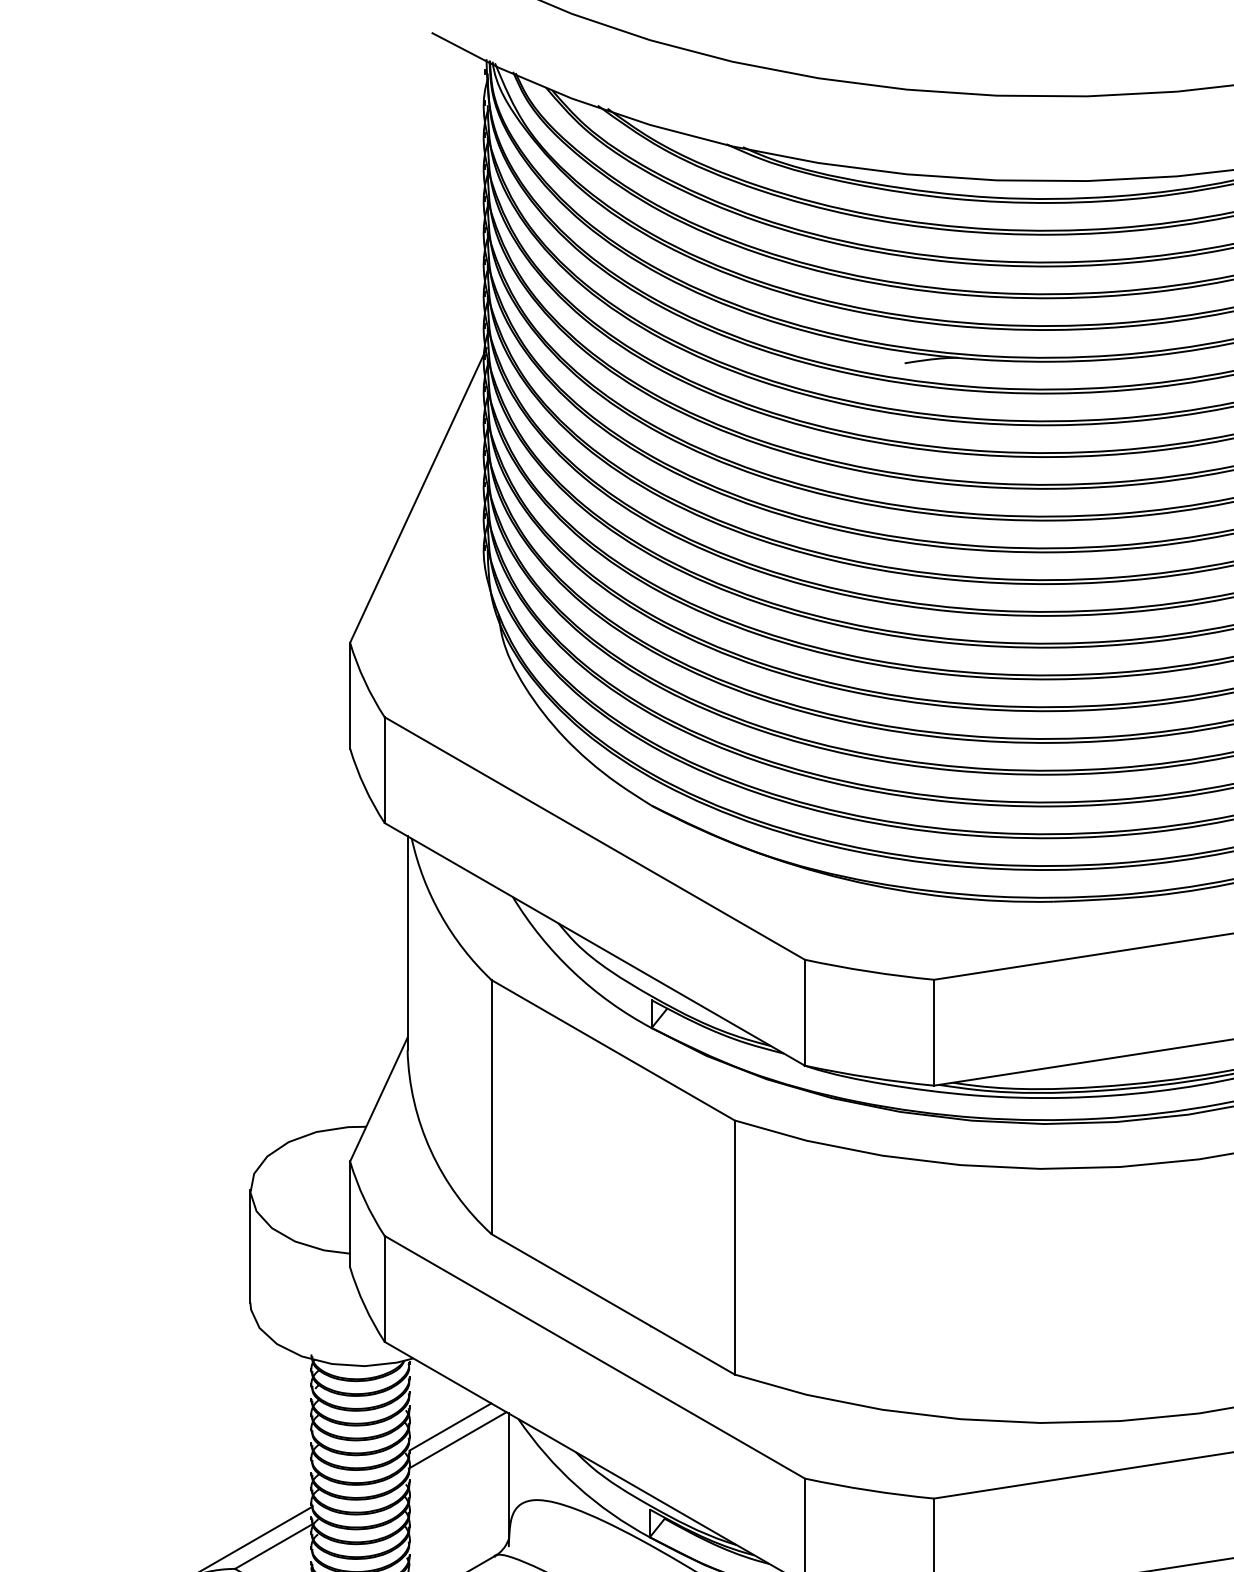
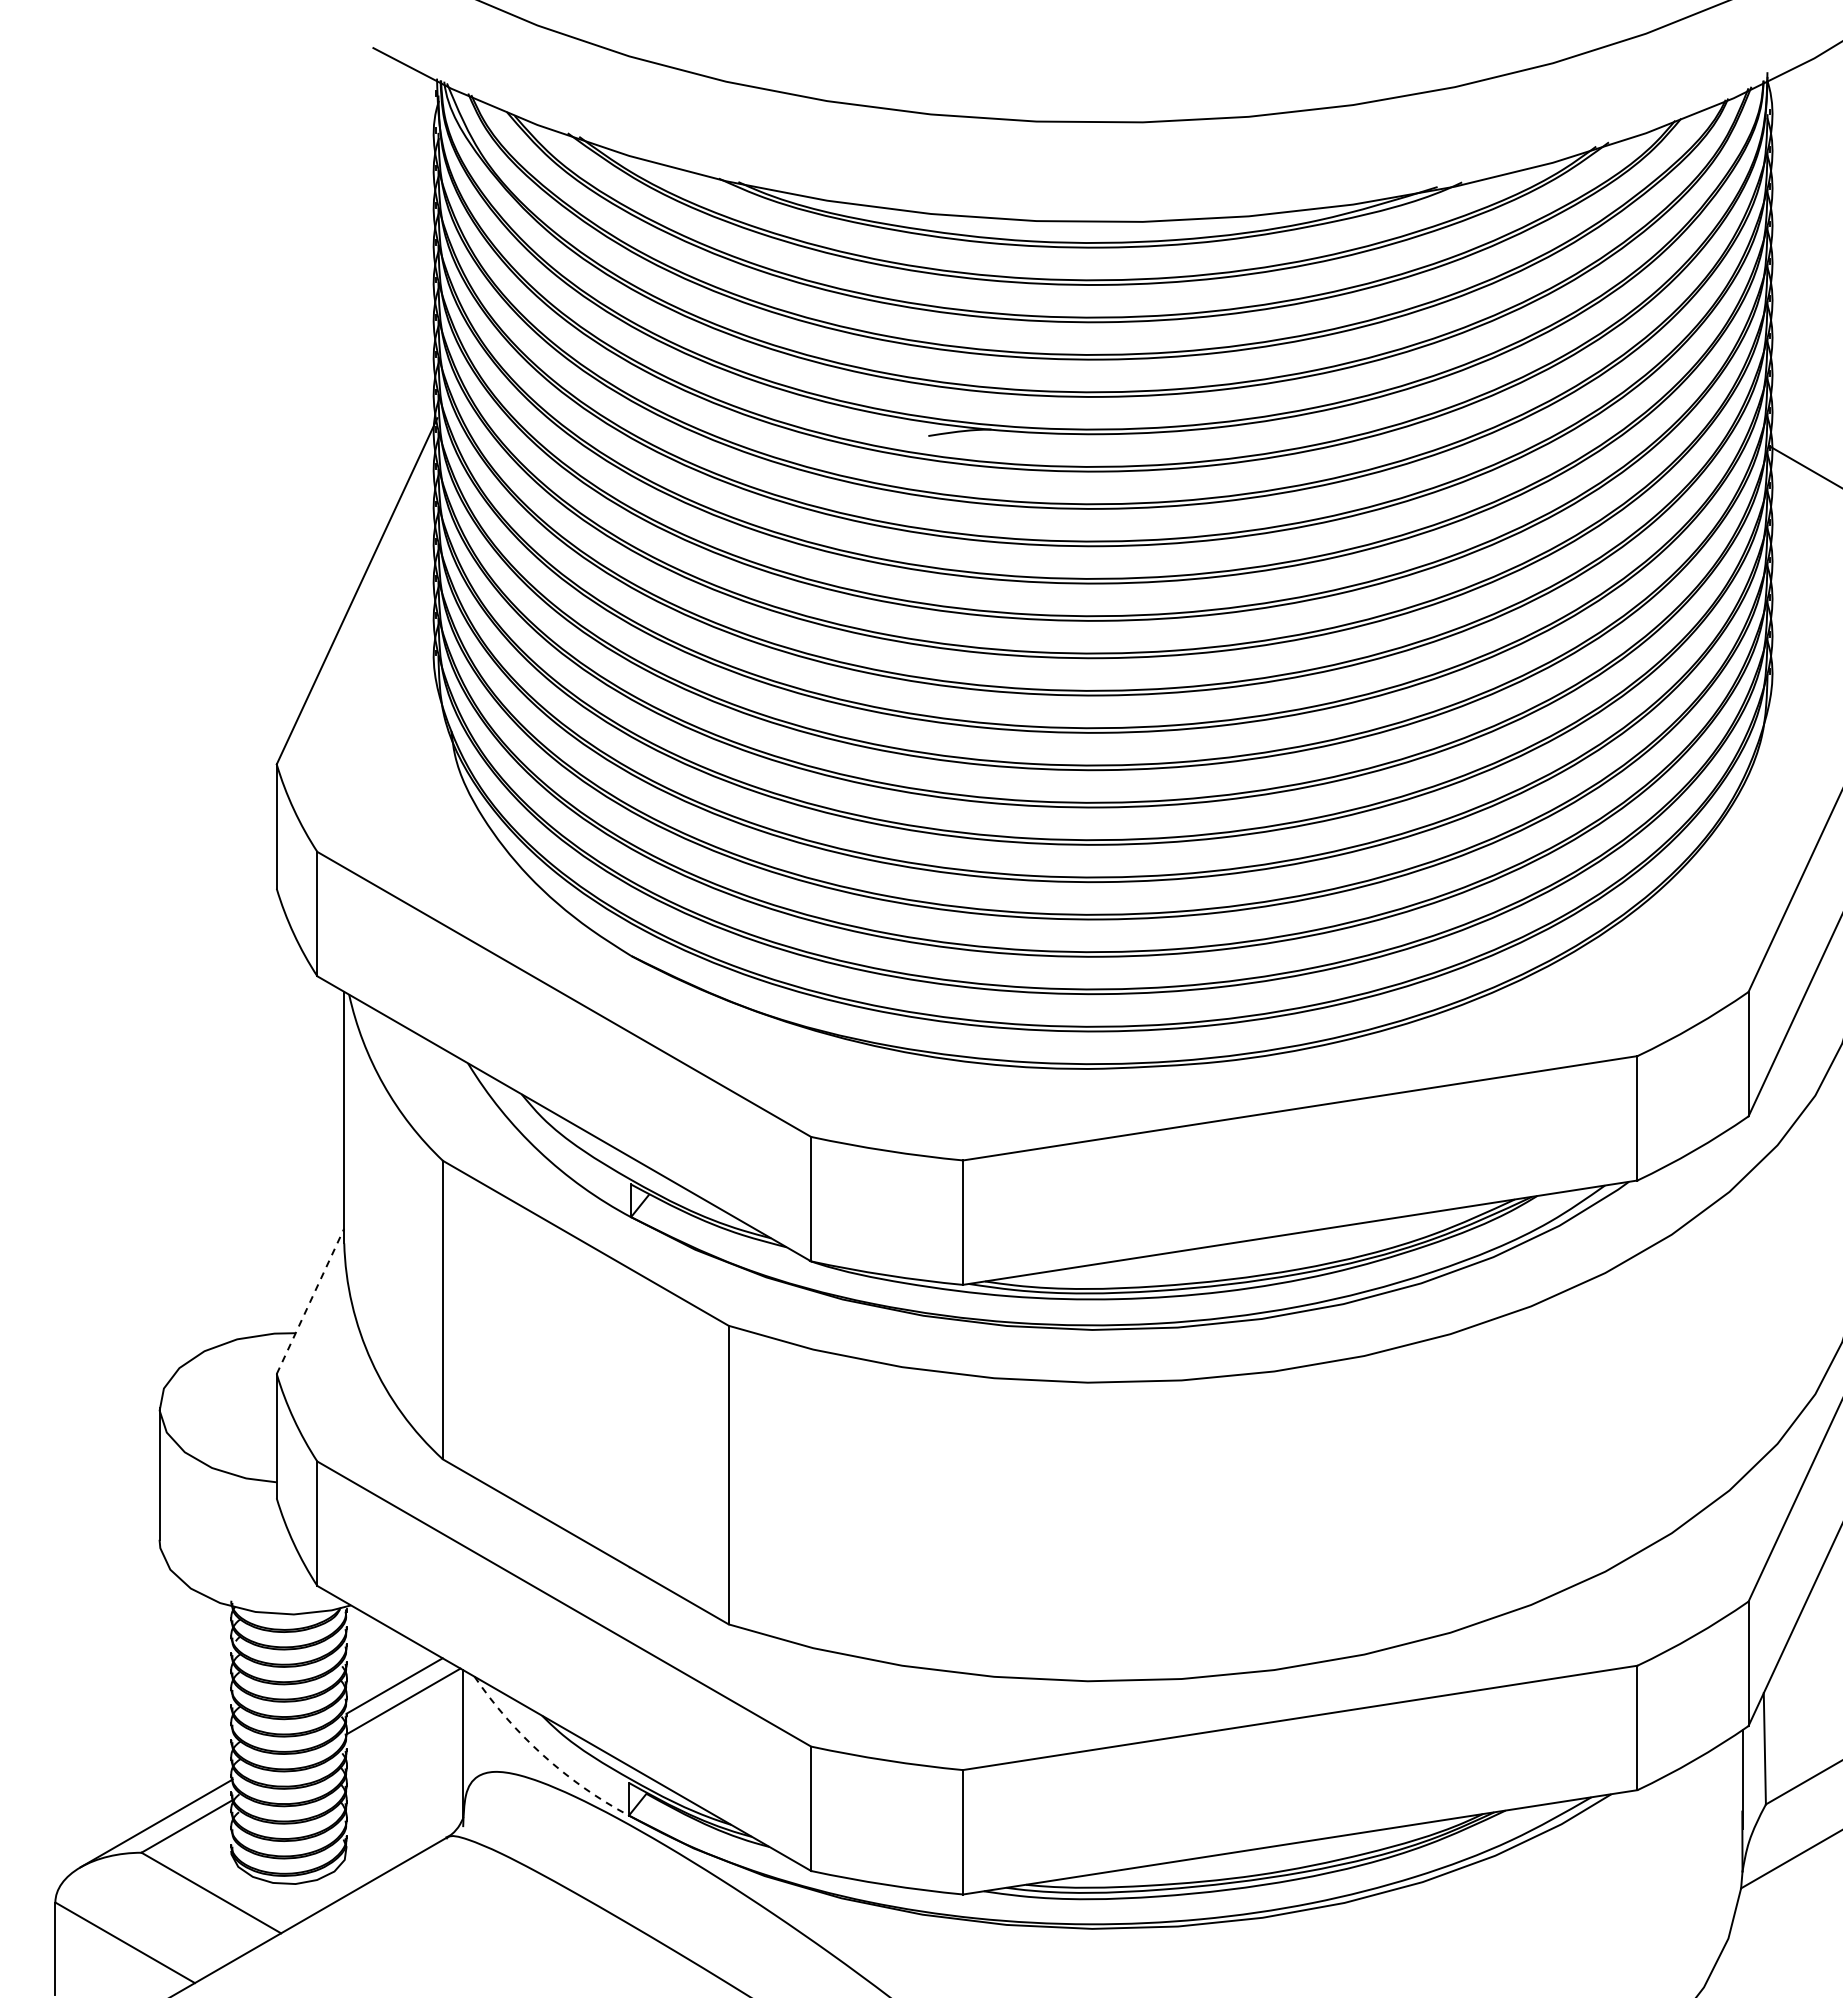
line: (378, 1098) -> (310, 1300), solid -> dashed
arc: (577, 1486) -> (543, 1755), solid -> dashed

